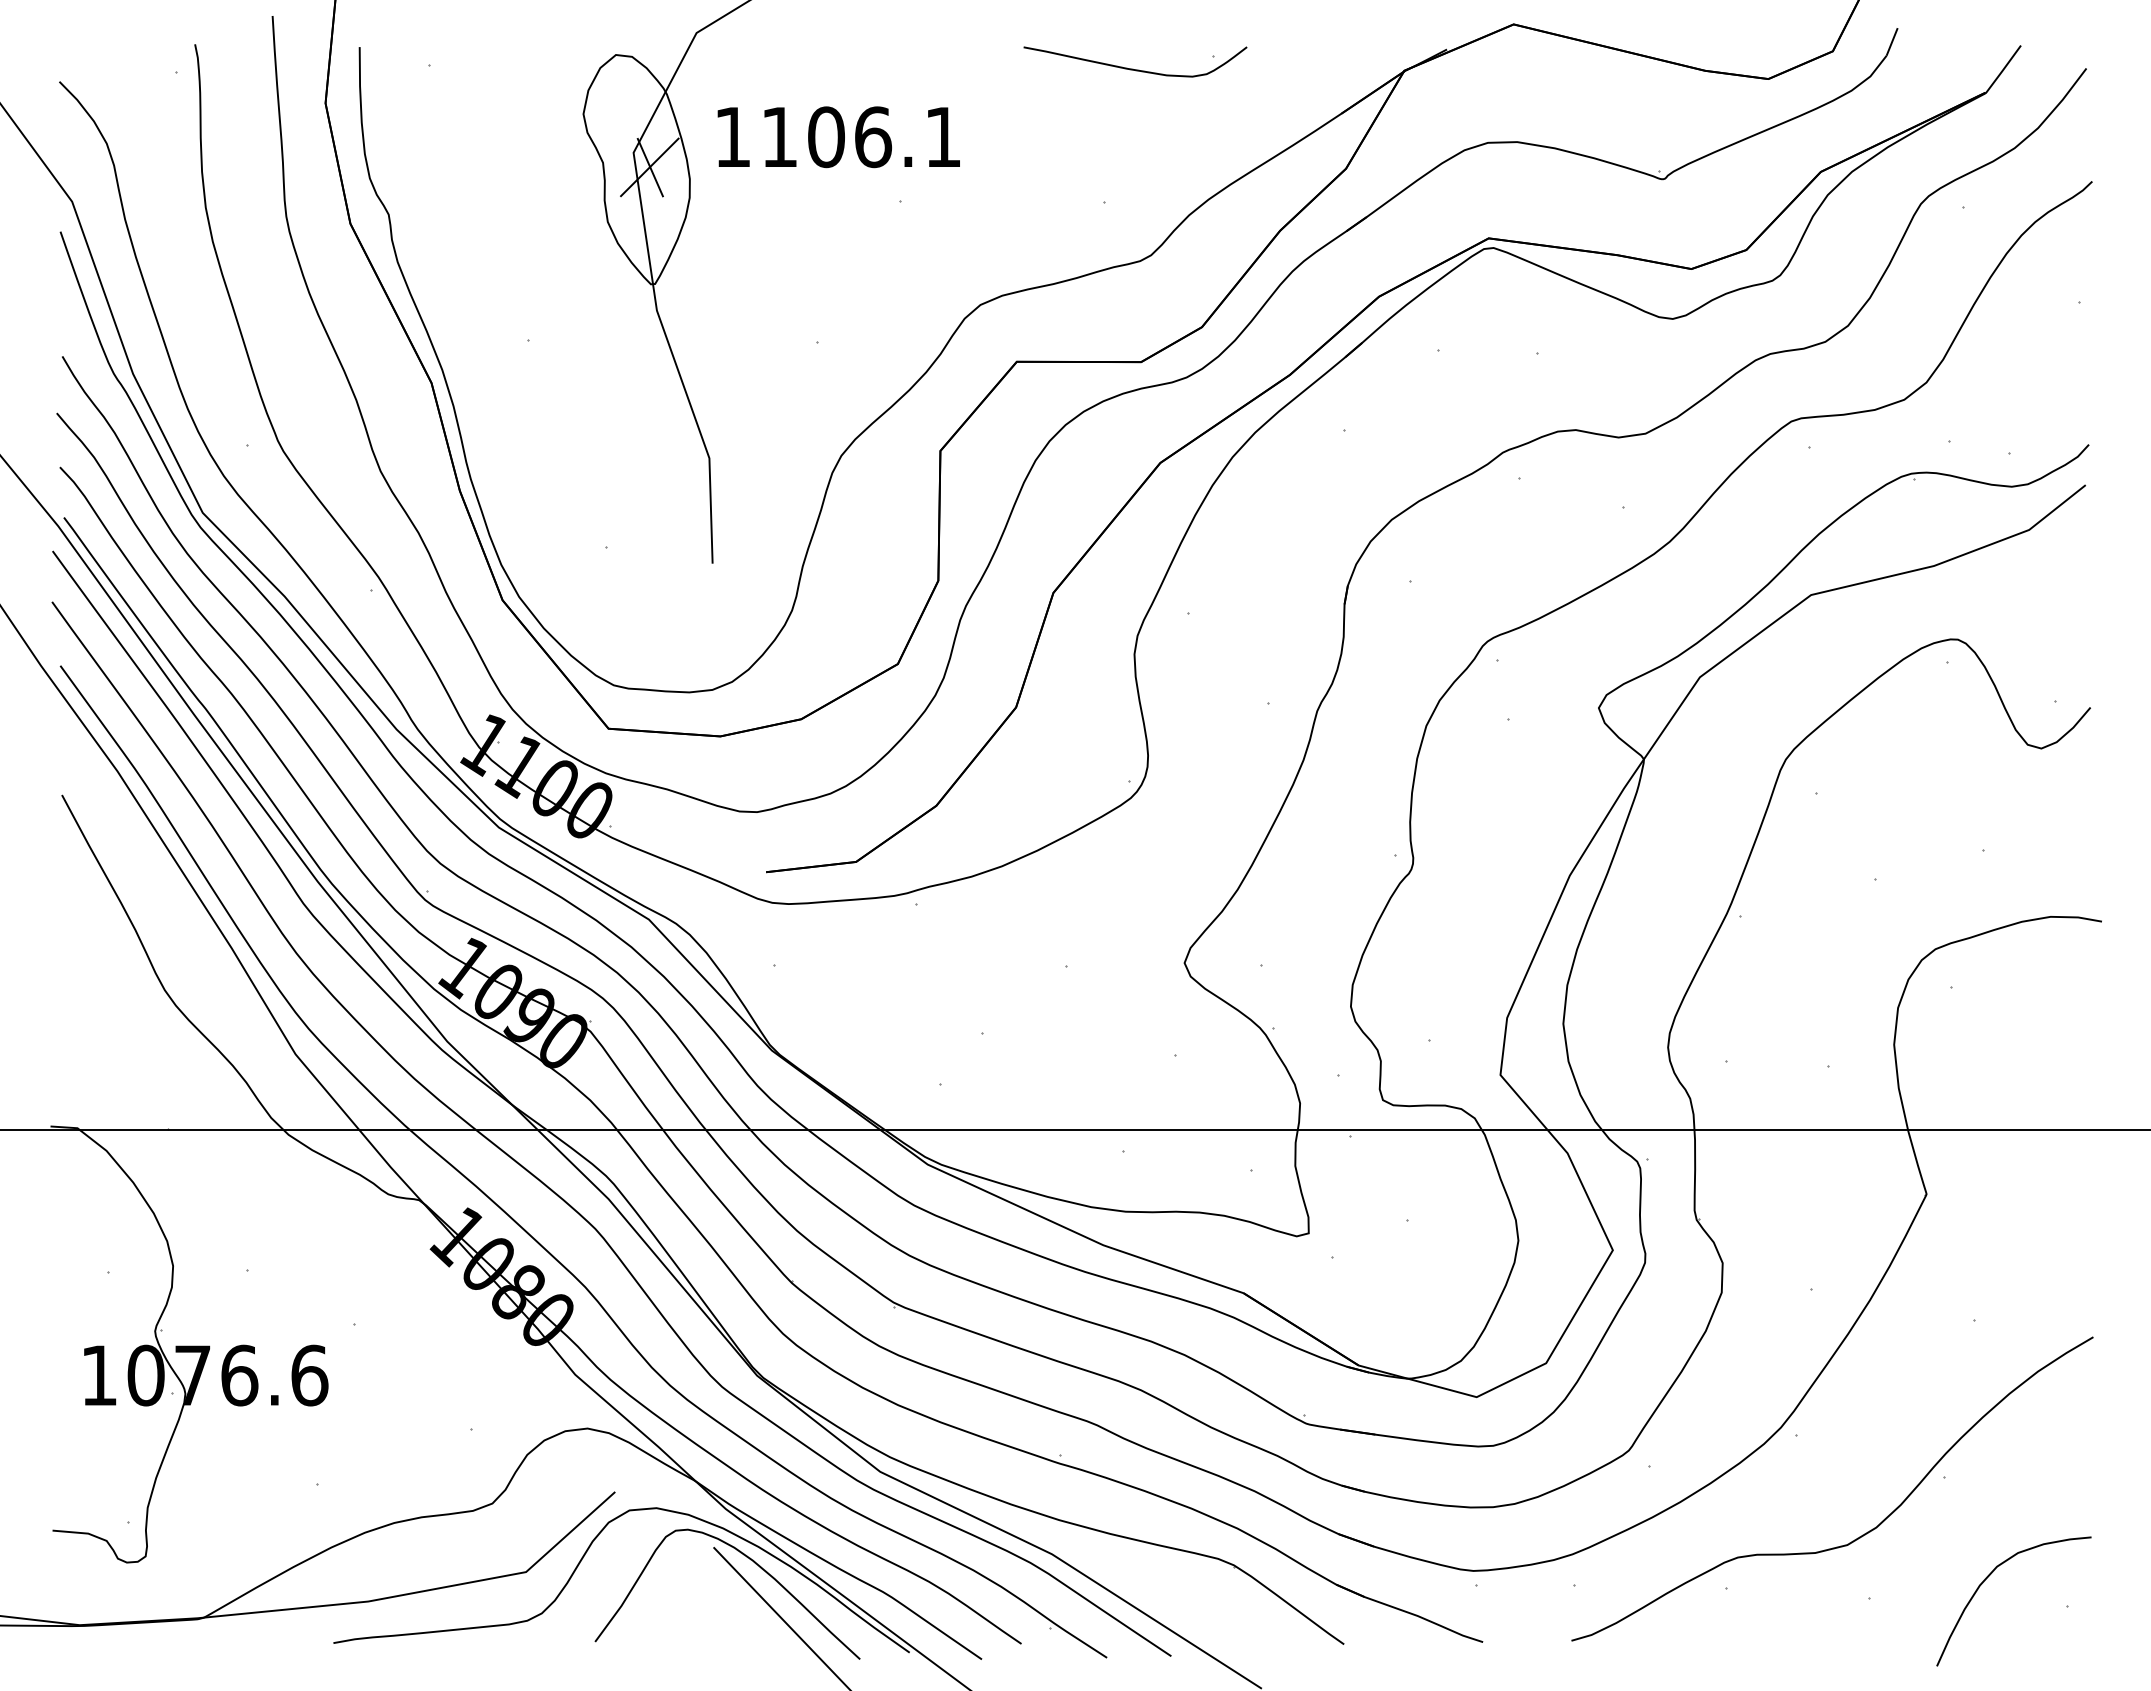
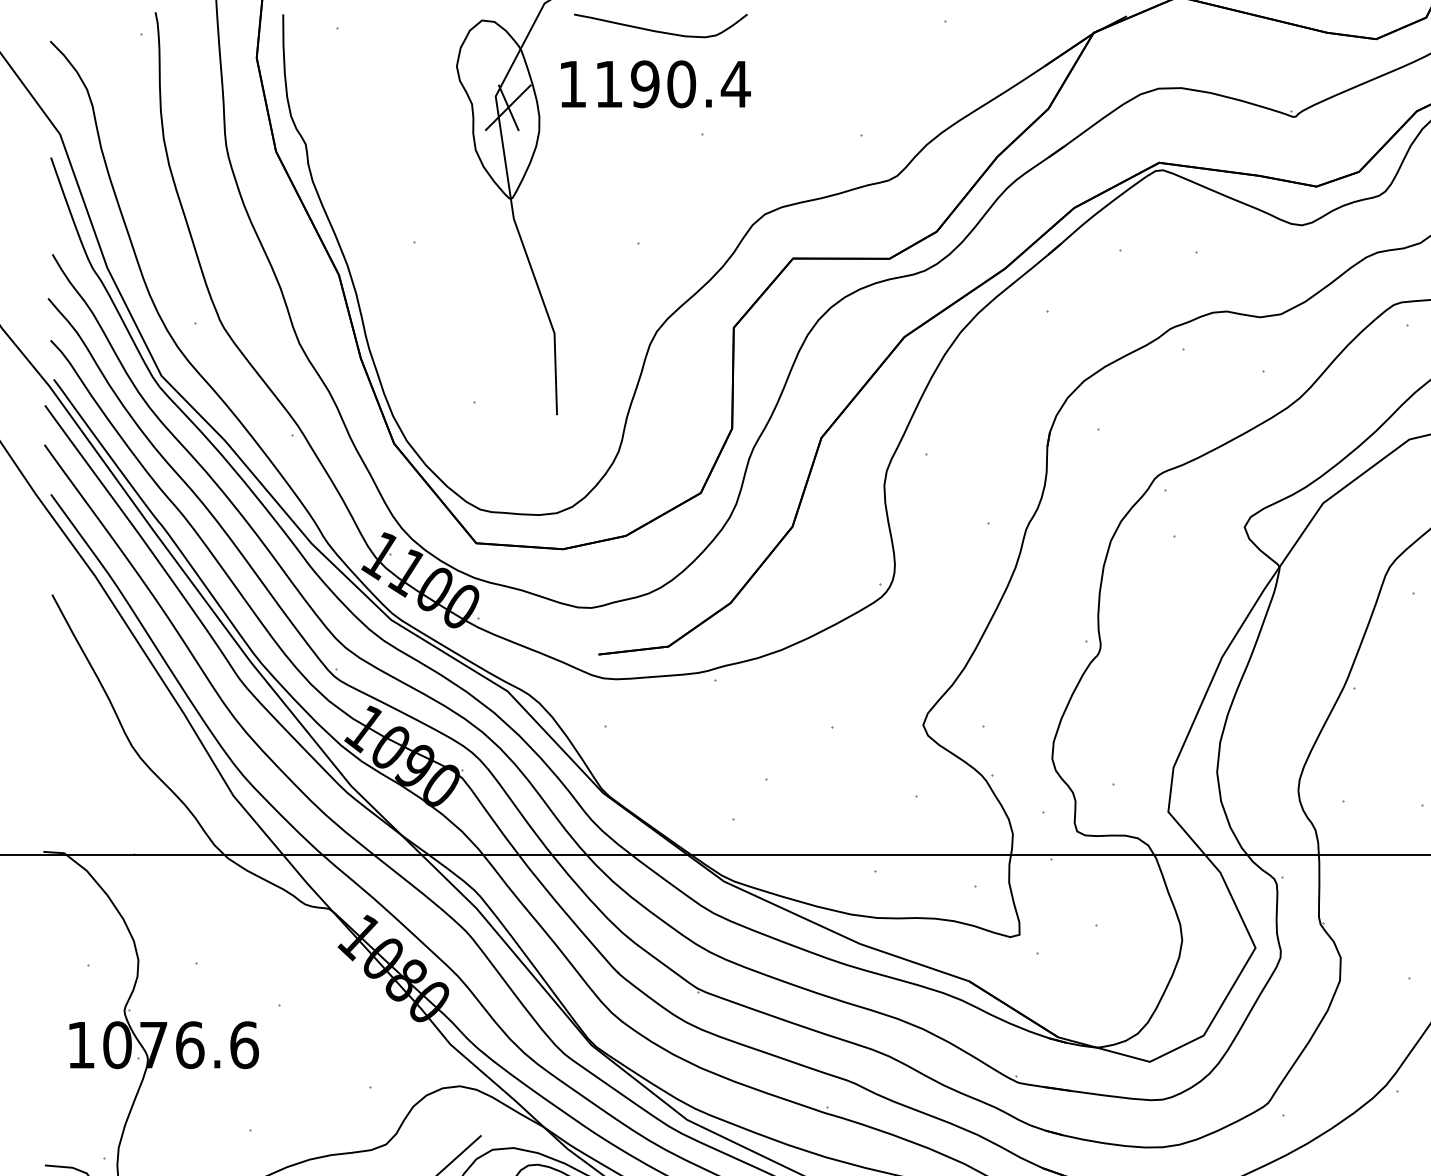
curve: (1133, 68) -> (659, 30), moved
text: (884, 137) -> (690, 84), 1106.1 -> 1190.4

